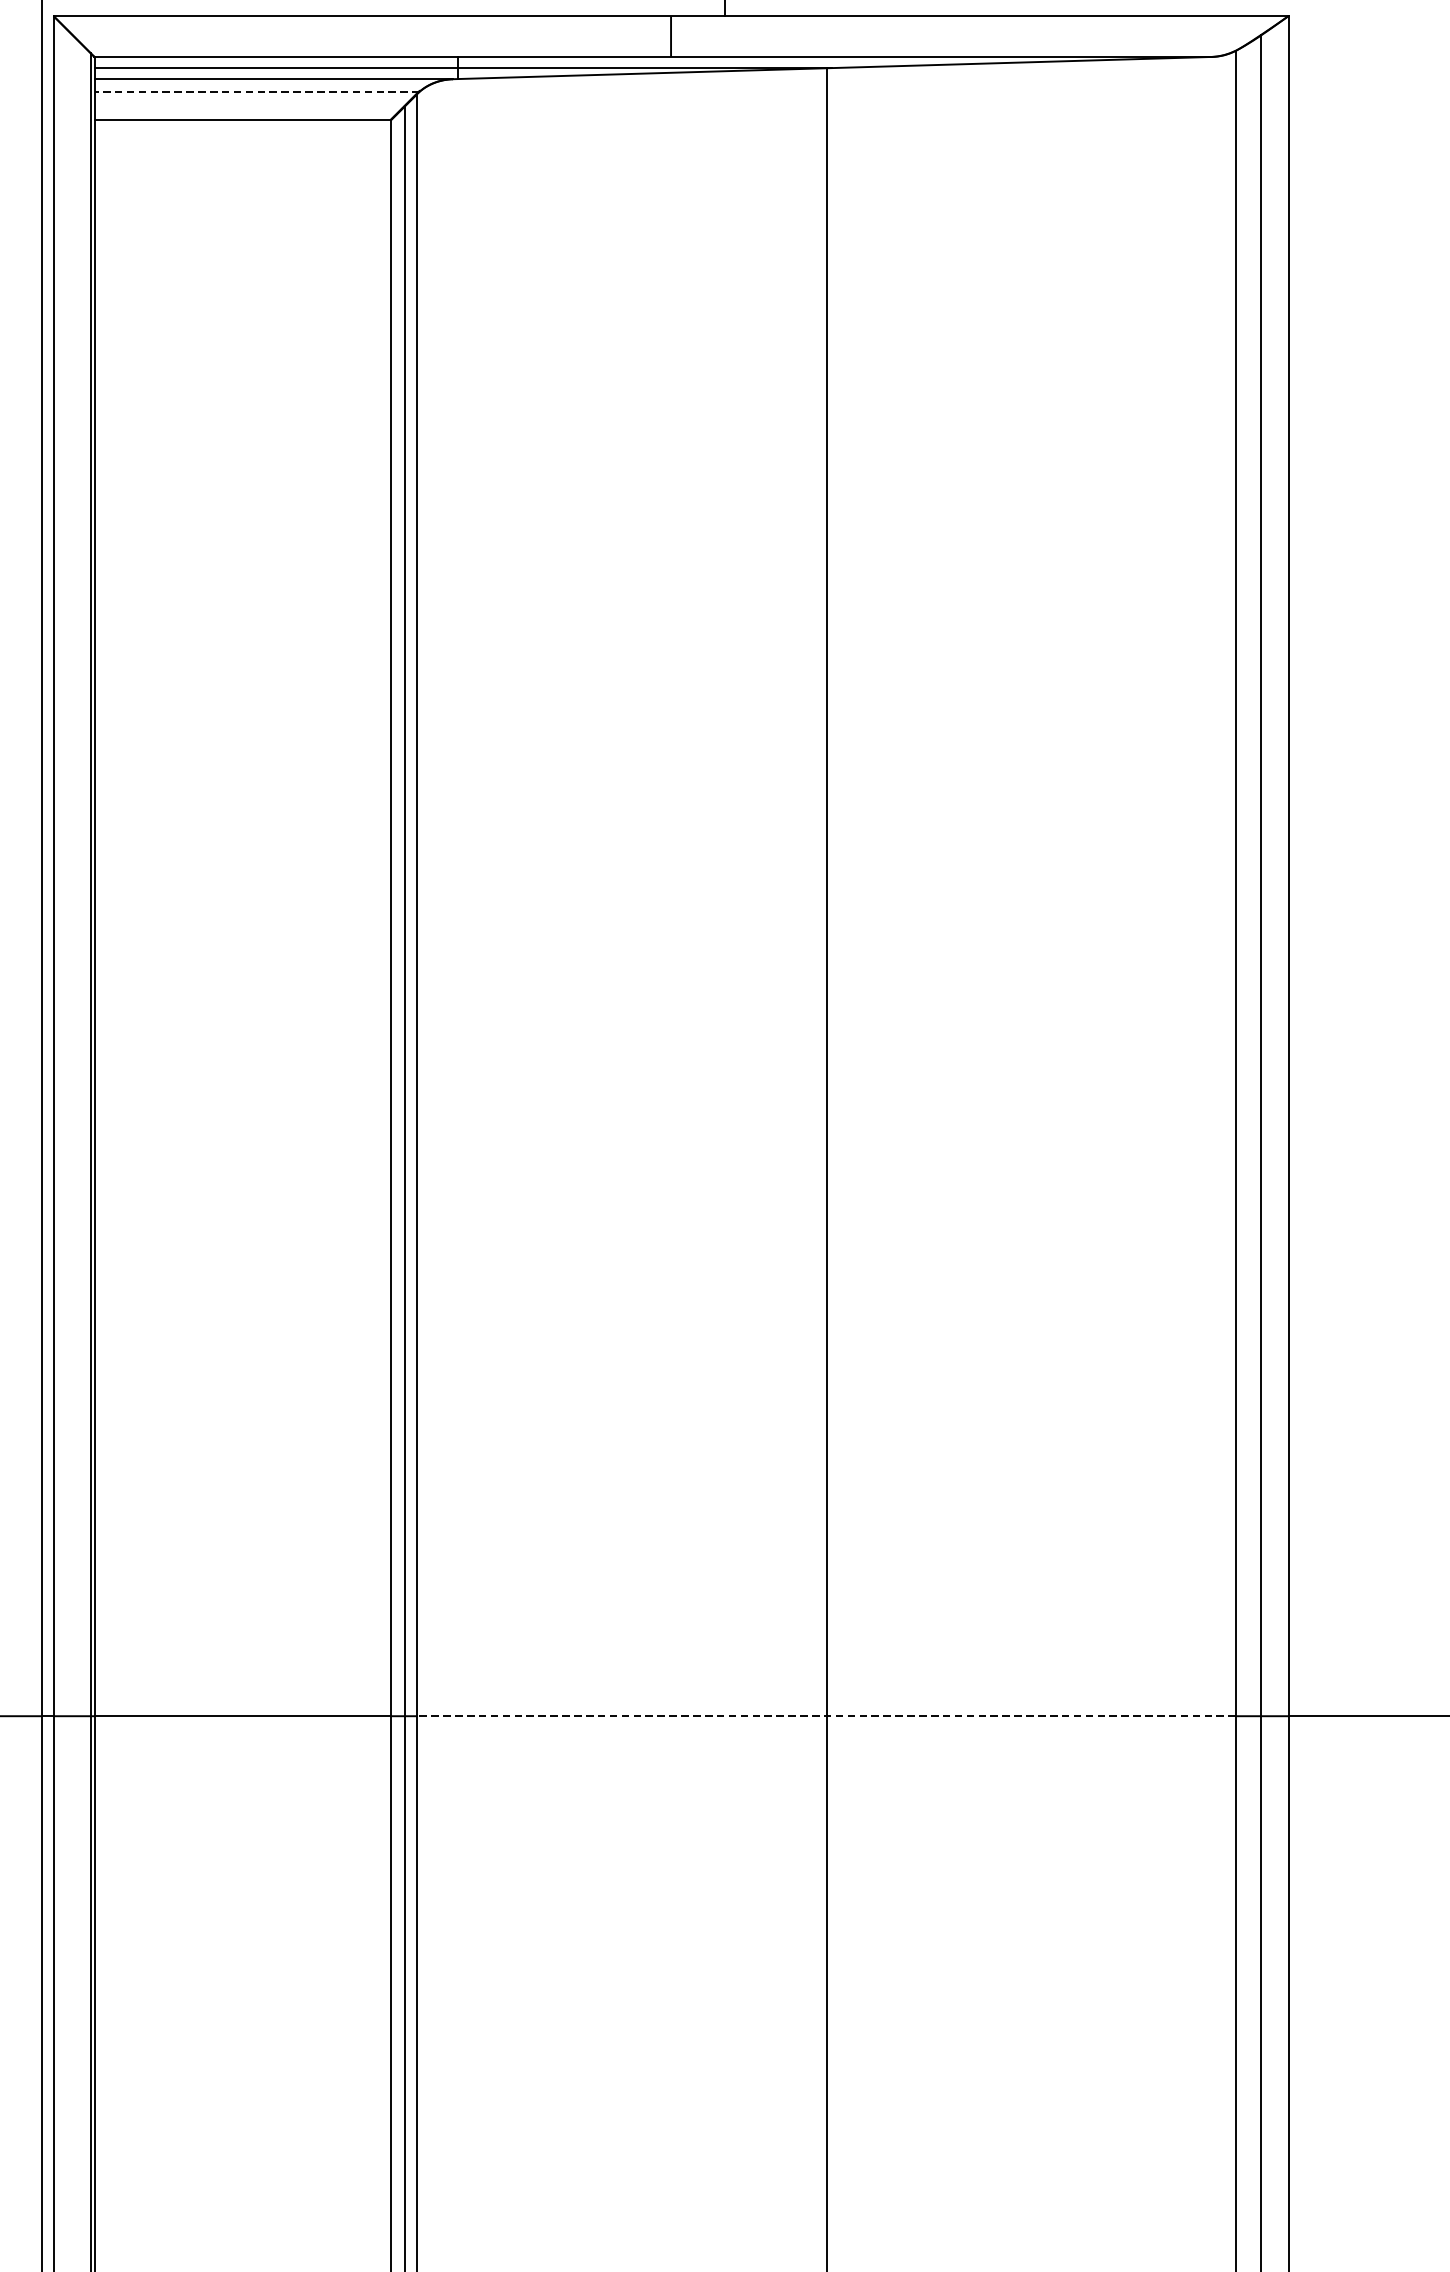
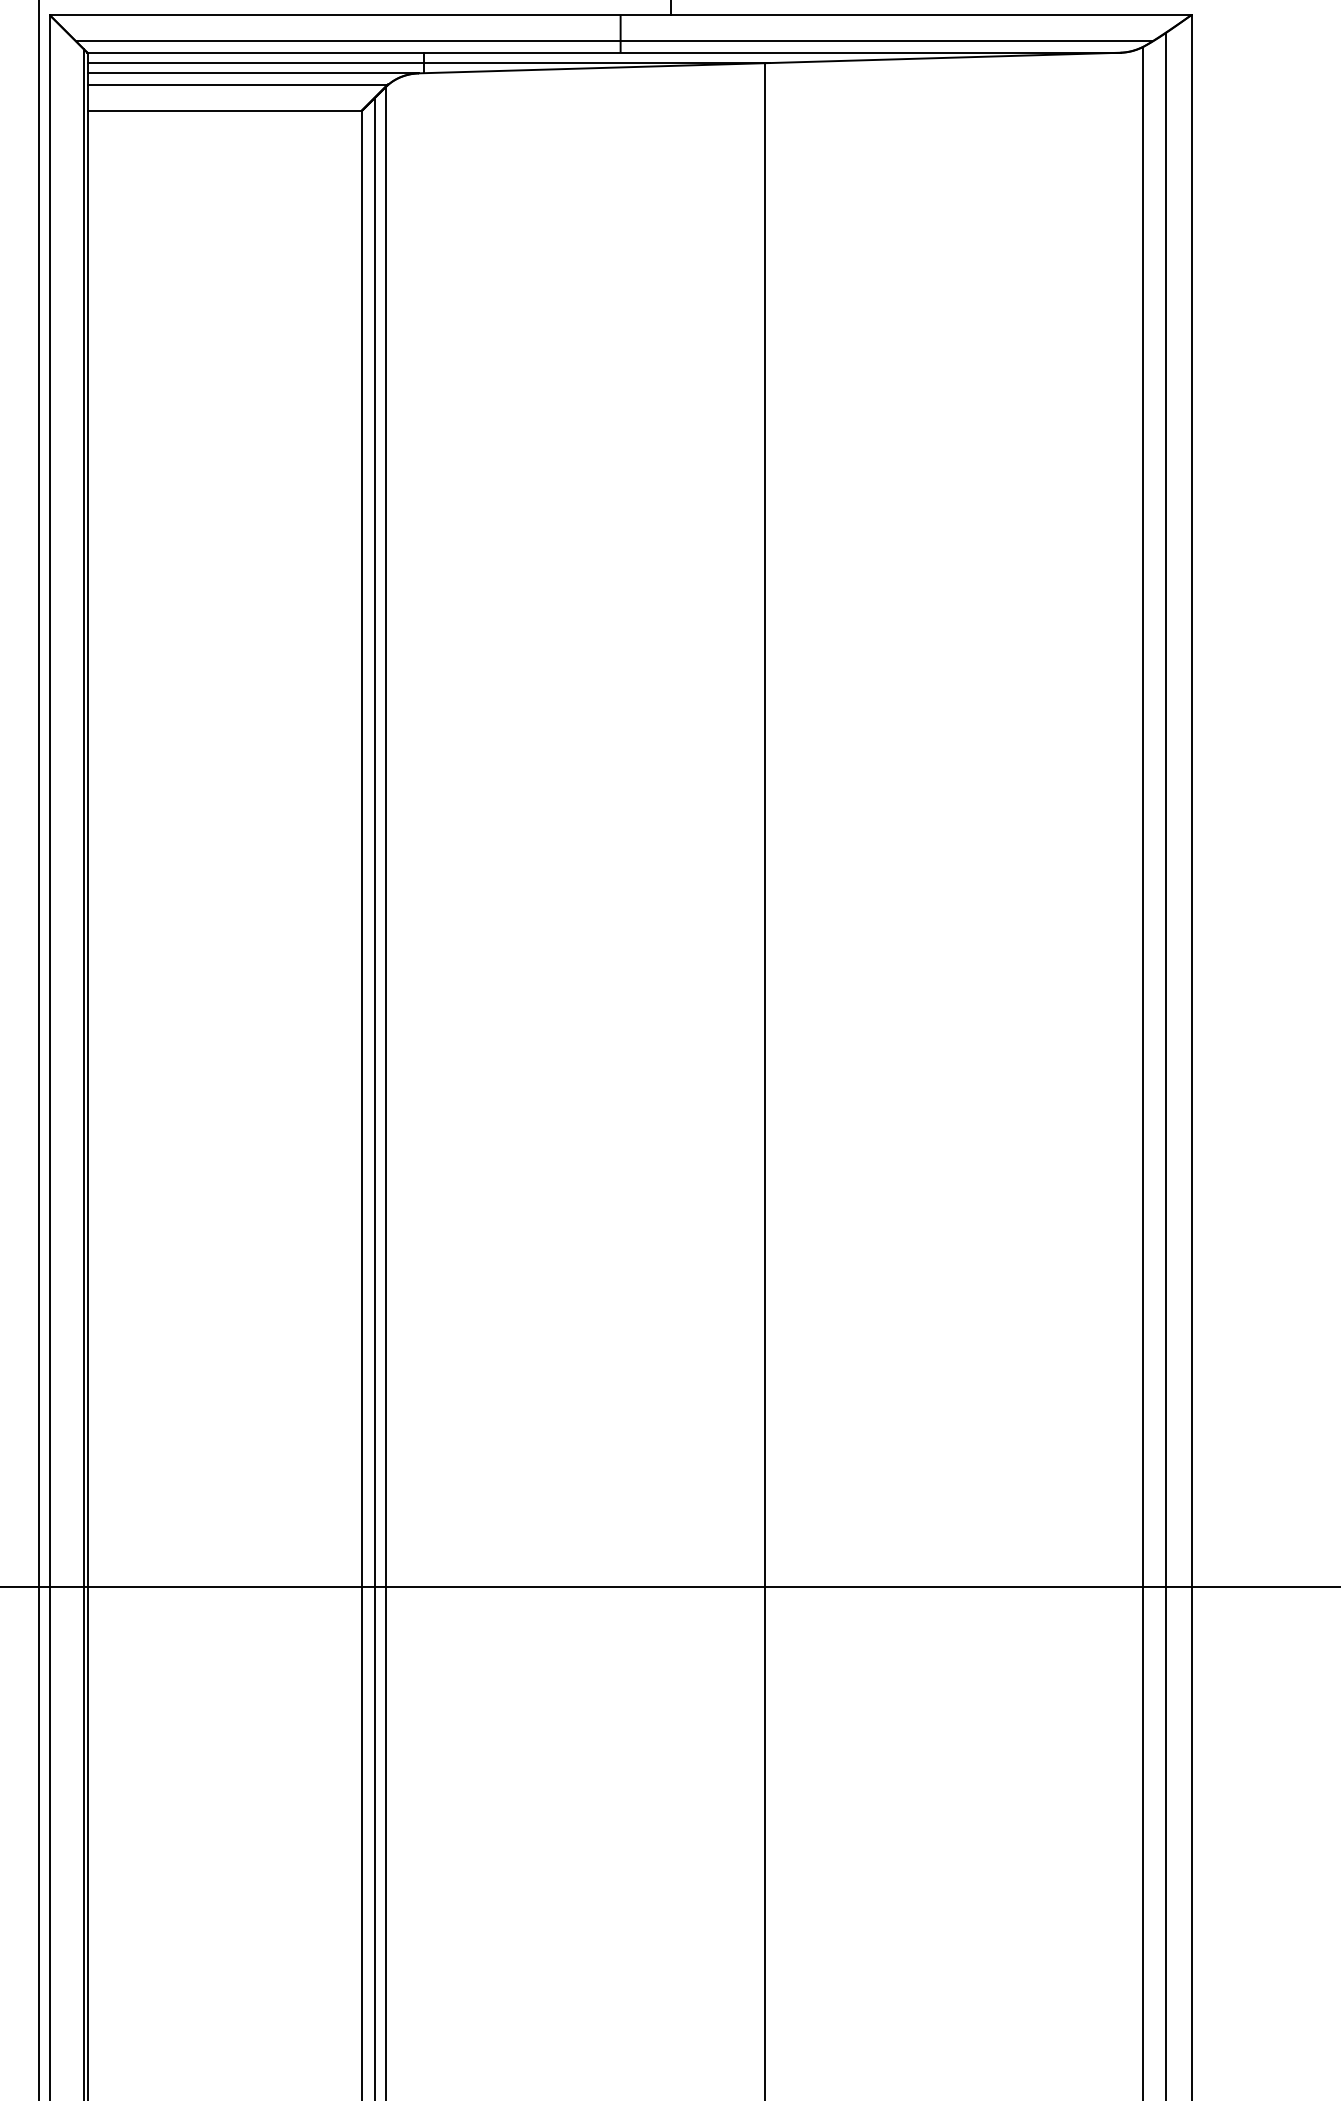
line: (664, 44) -> (614, 41), added
line: (256, 91) -> (237, 84), dashed -> solid
line: (826, 1715) -> (764, 1586), dashed -> solid

